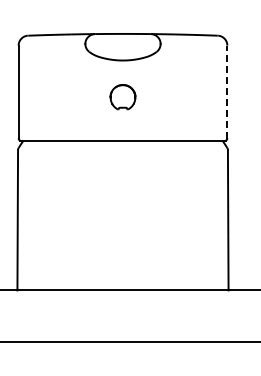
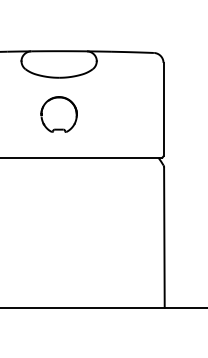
line: (227, 91) -> (163, 108), dashed -> solid
part: (122, 96) -> (58, 113), size x1.43

